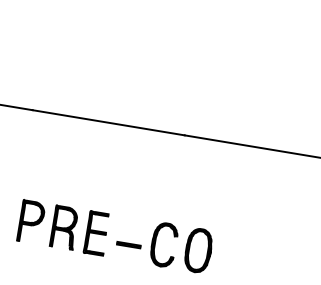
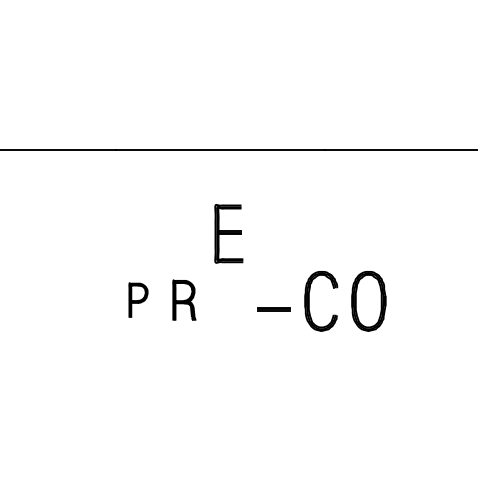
part: (31, 222) -> (138, 300), size x0.6
part: (64, 227) -> (184, 300), size x0.7
part: (96, 233) -> (228, 233), moved

